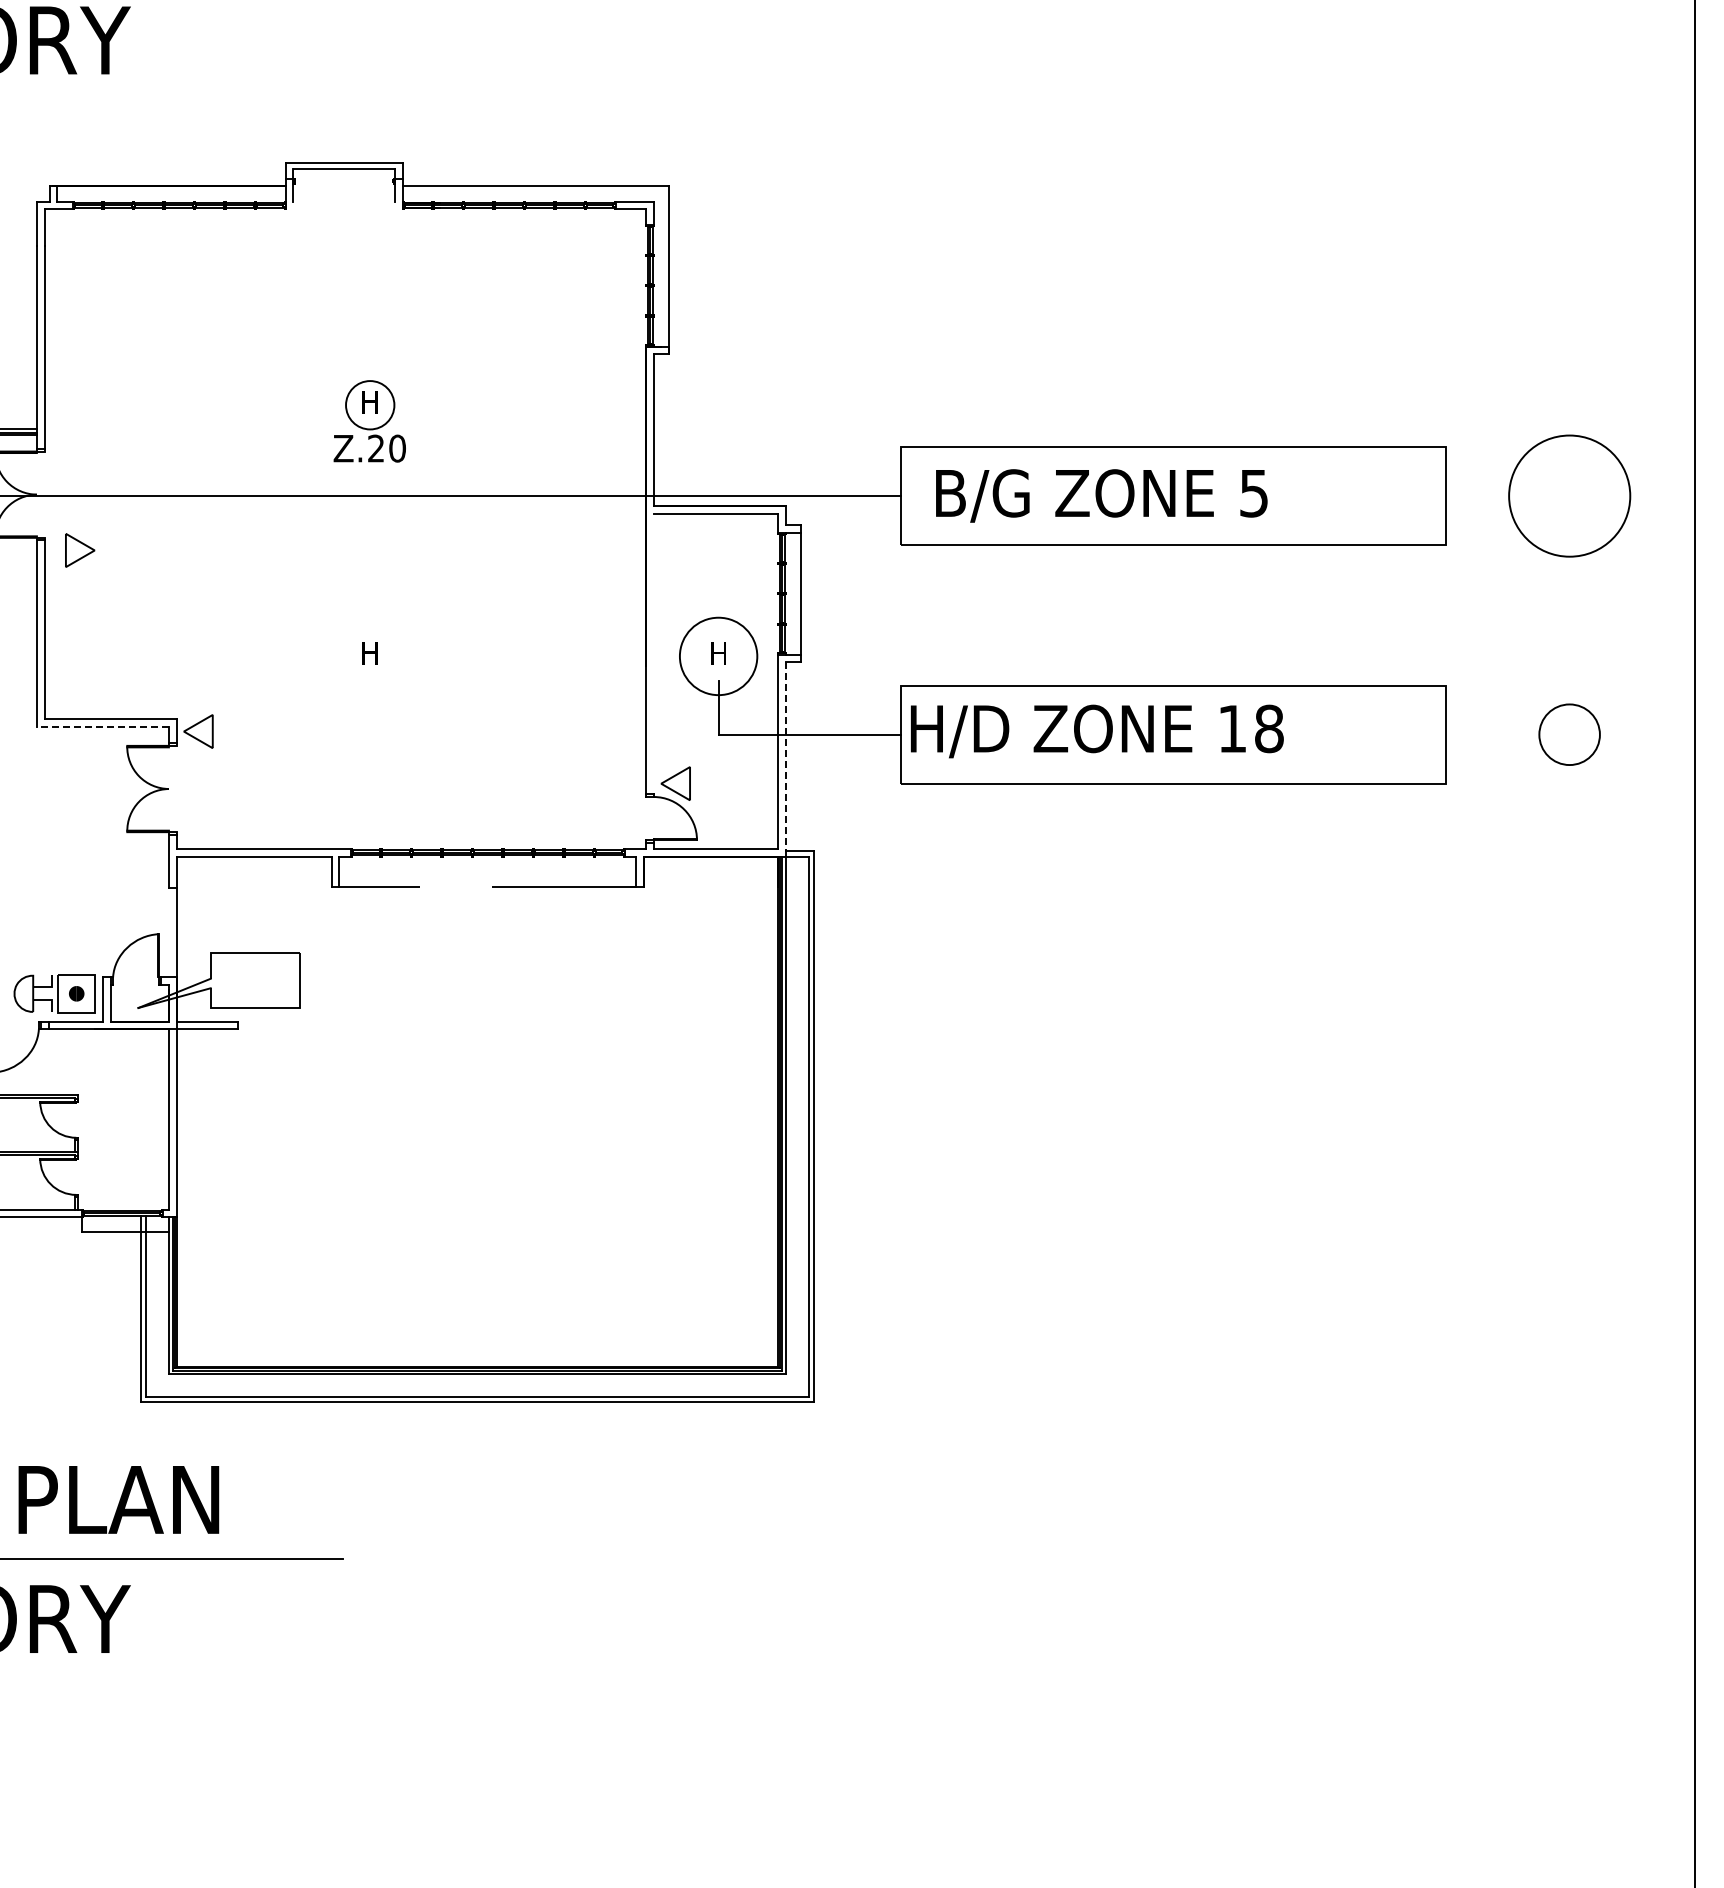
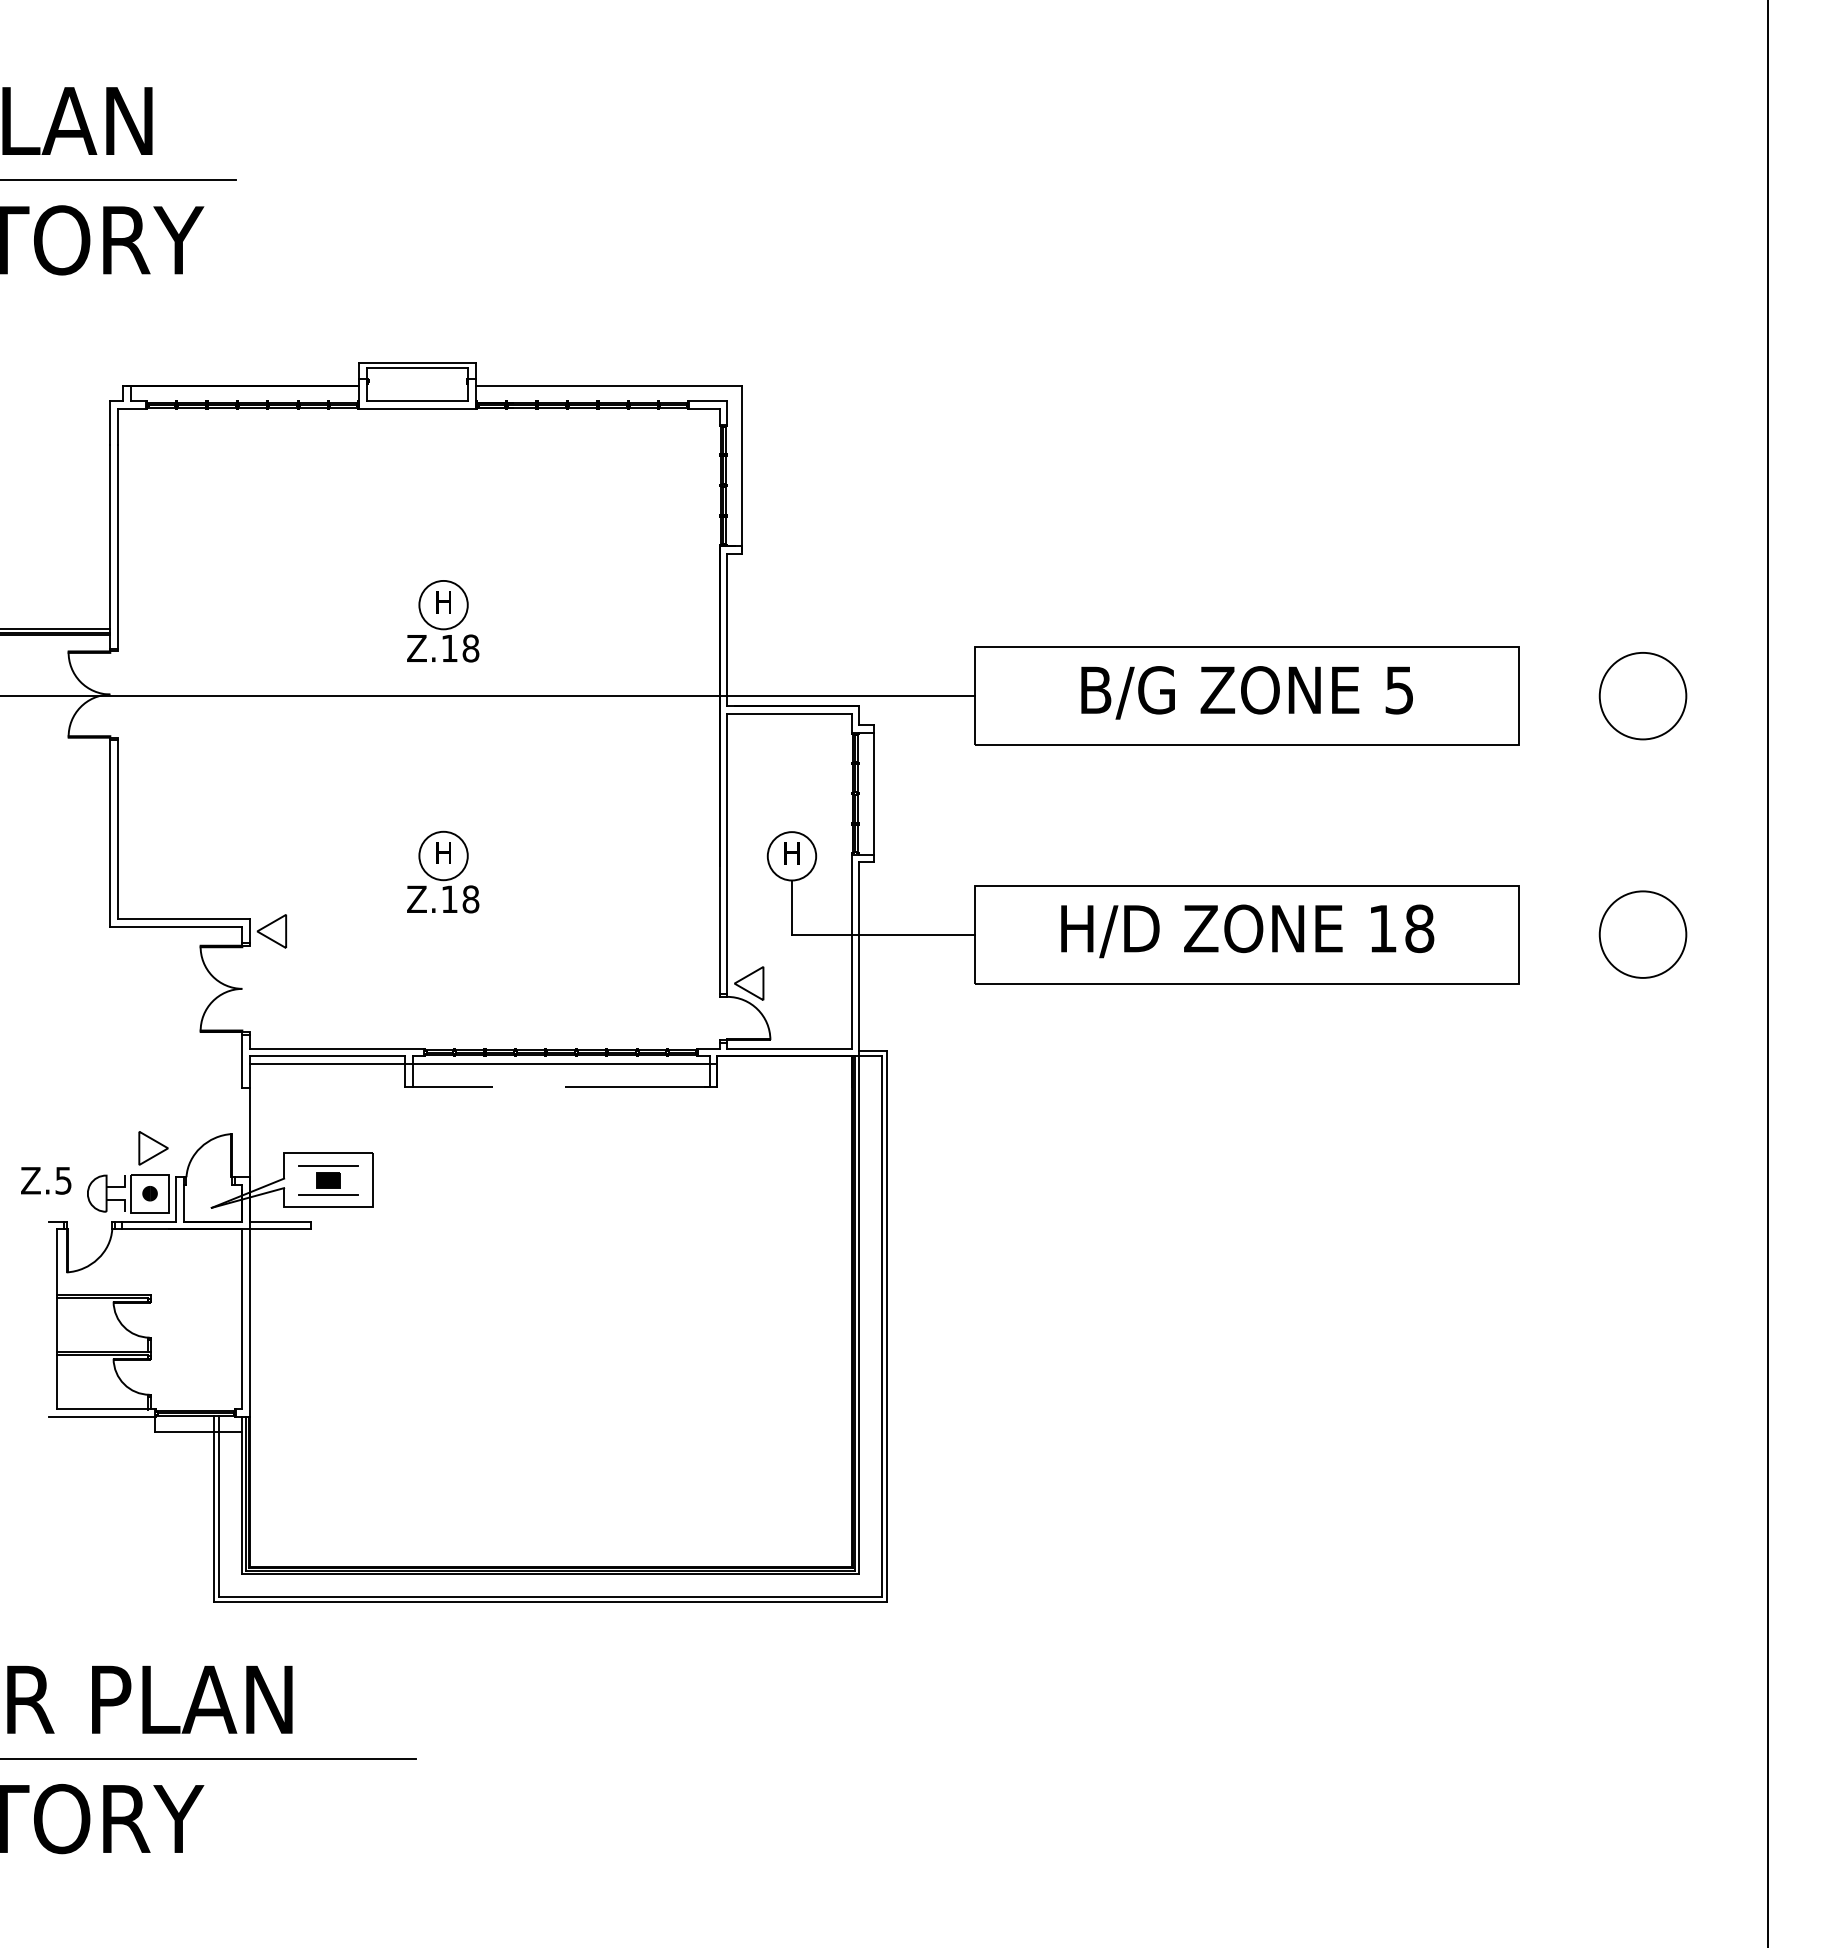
line: (344, 201) -> (417, 401), added
line: (344, 209) -> (417, 409), added
text: (387, 448) -> (460, 648), Z.20 -> Z.18
text: (1101, 495) -> (1246, 692), moved
circle: (1569, 496) -> (1642, 696), size x0.71
part: (80, 550) -> (153, 1148), moved
line: (654, 653) -> (727, 853), added
circle: (718, 656) -> (791, 856), size x0.62
part: (370, 671) -> (443, 871), added
line: (103, 726) -> (176, 926), dashed -> solid
text: (1097, 731) -> (1247, 931), moved
circle: (1569, 734) -> (1642, 934), size x1.43
line: (786, 759) -> (859, 959), dashed -> solid
line: (410, 864) -> (483, 1064), added
part: (255, 980) -> (328, 1180), added

